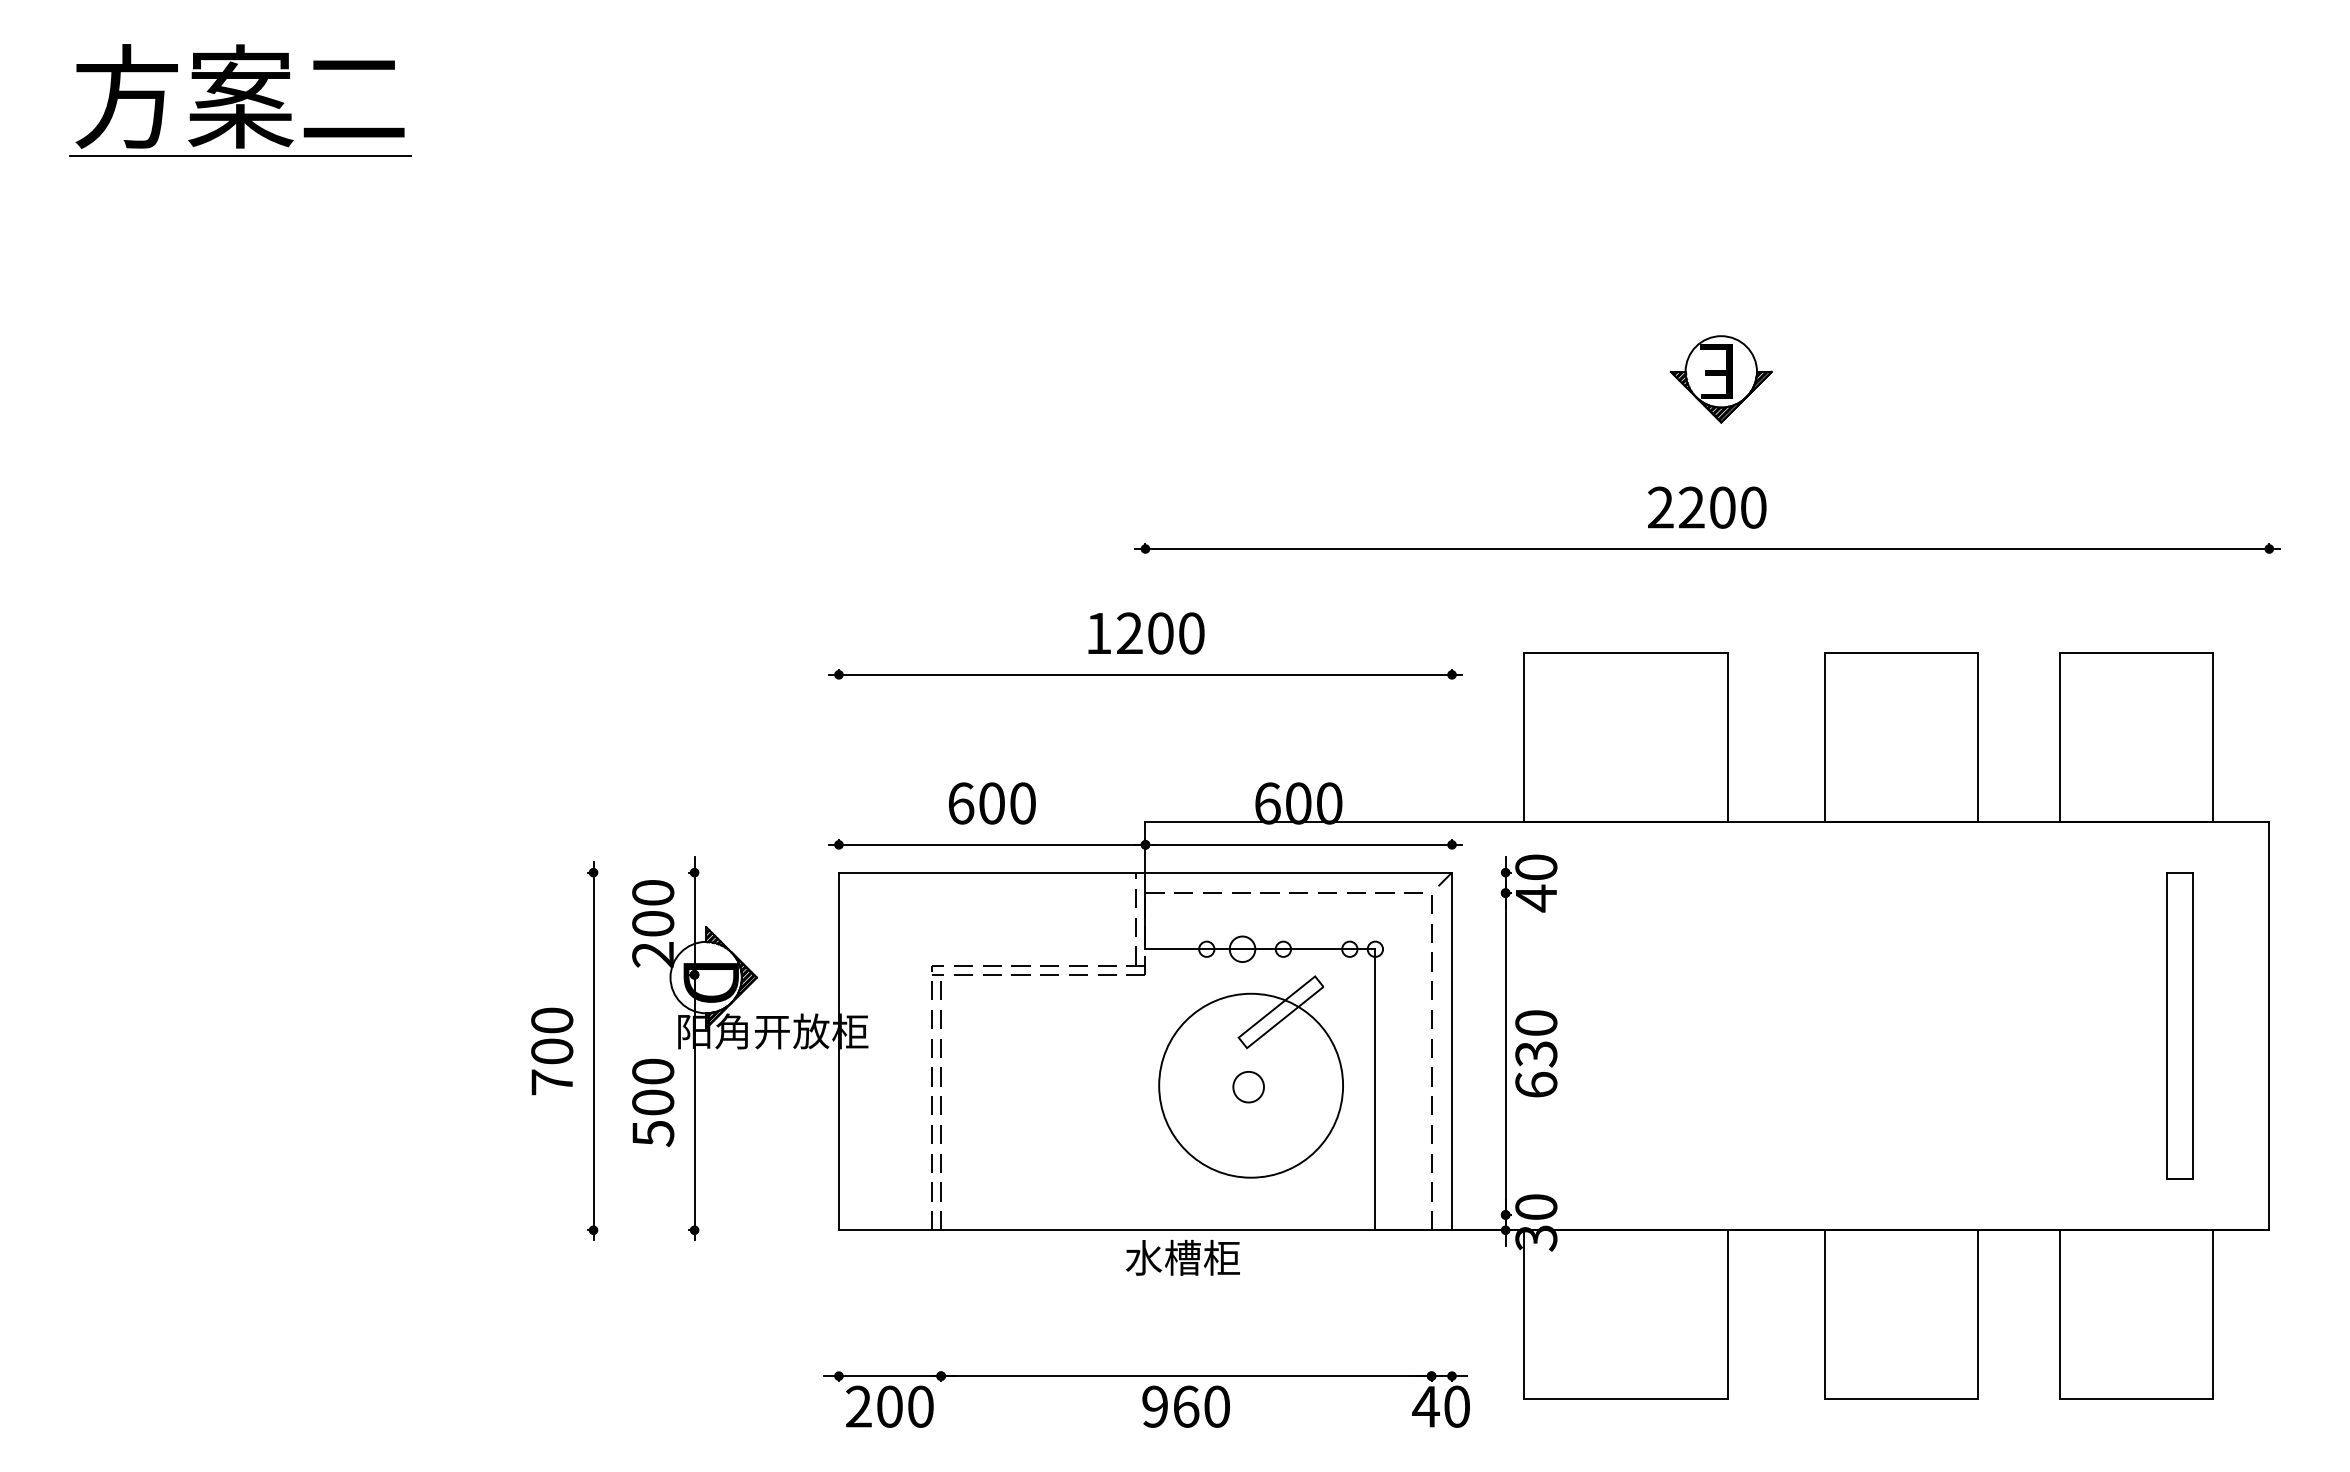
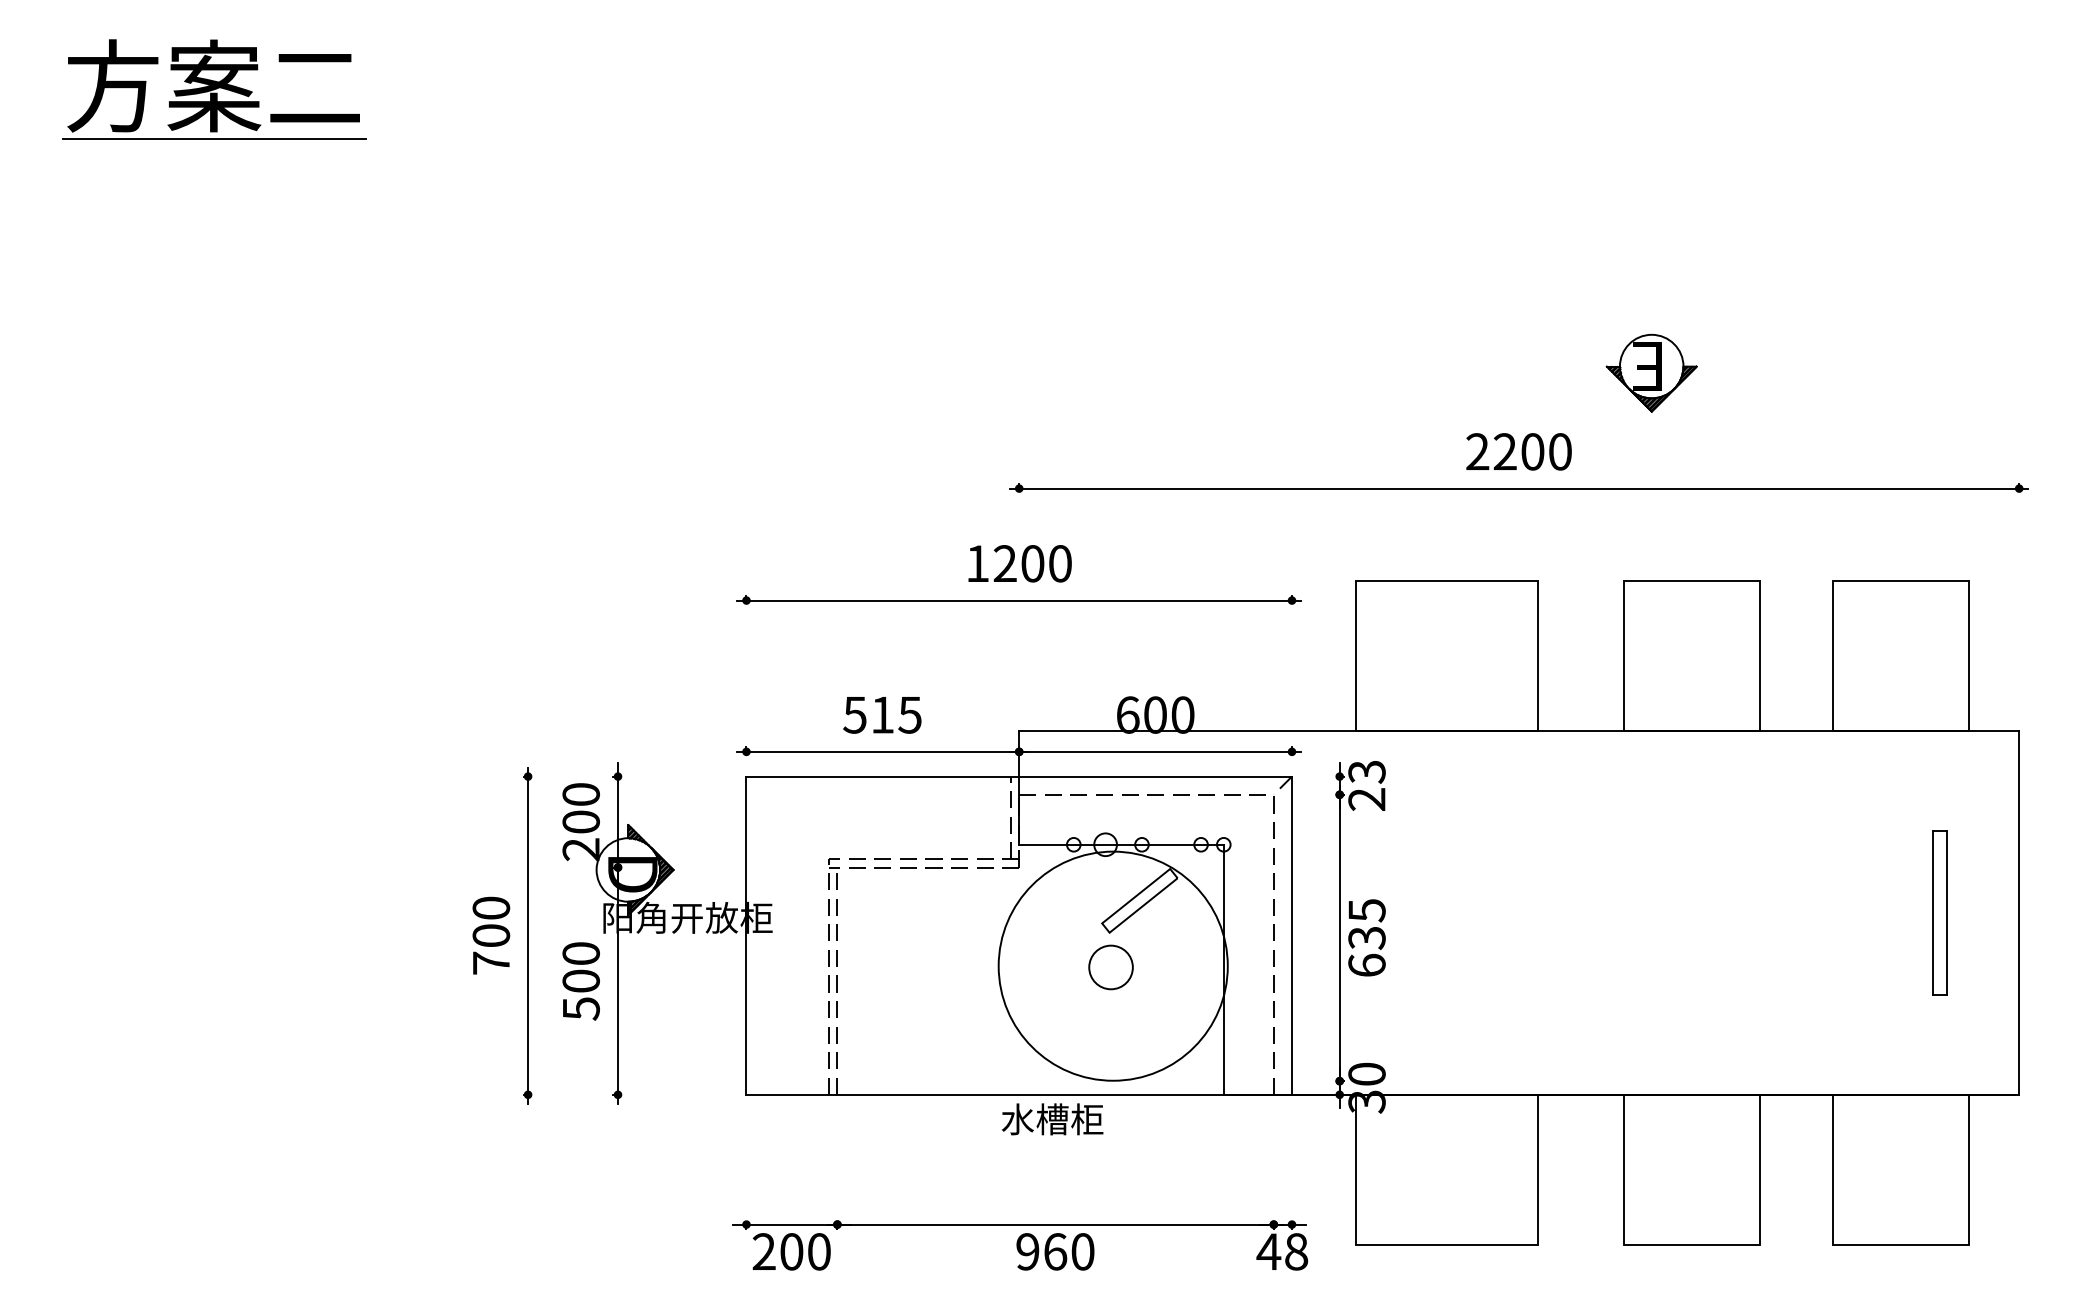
part: (1720, 379) -> (1651, 373), moved
text: (991, 803) -> (882, 715), 600 -> 515
text: (1536, 883) -> (1367, 786), 40 -> 23
text: (1536, 1023) -> (1367, 910), 630 -> 635
part: (2179, 1025) -> (1939, 912), size x0.6
circle: (1251, 1085) -> (1113, 965), size x1.4
circle: (1248, 1086) -> (1110, 966), size x1.6
text: (1457, 1406) -> (1296, 1251), 40 -> 48

